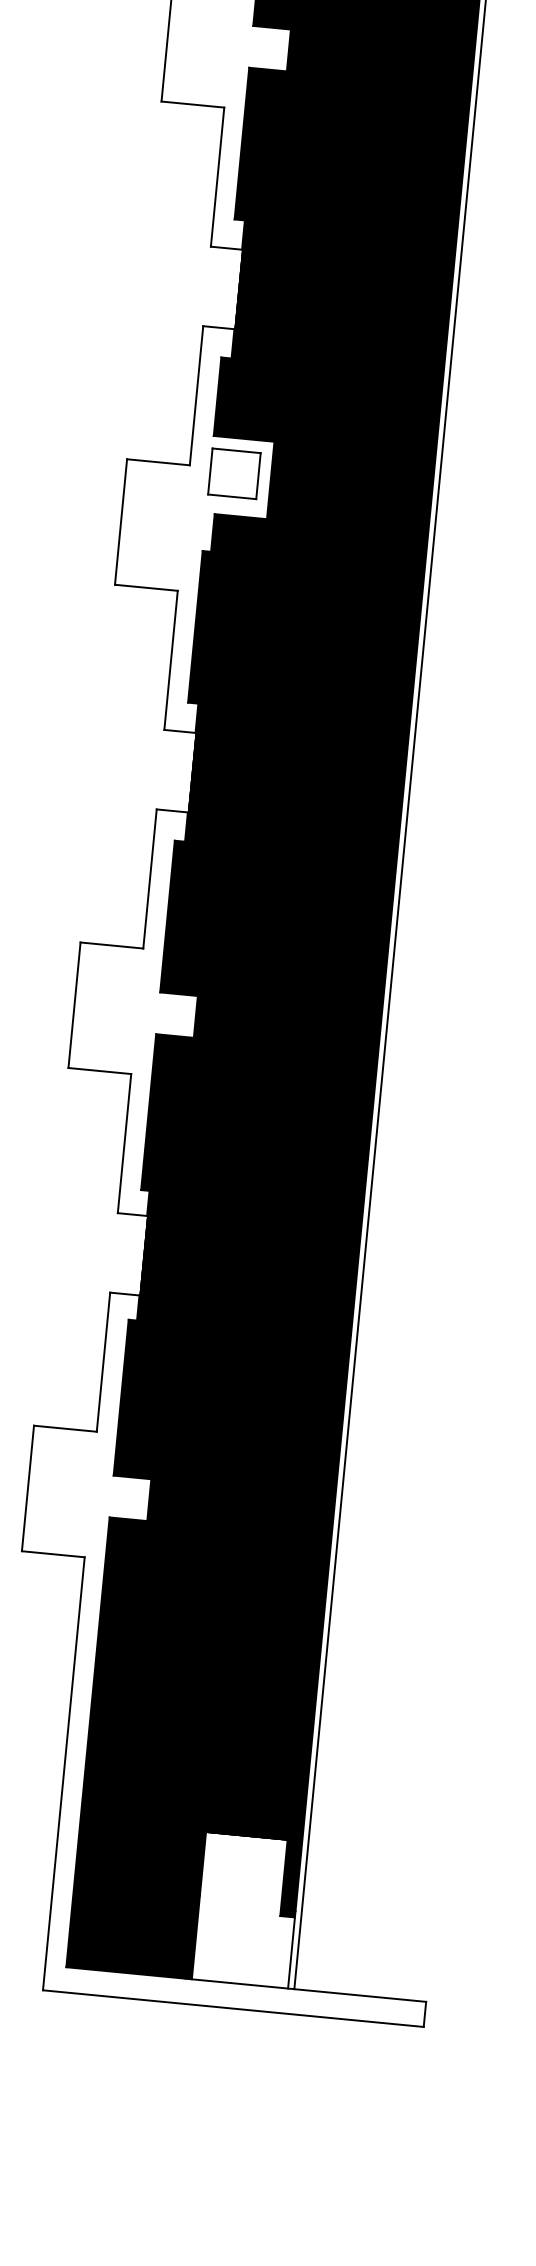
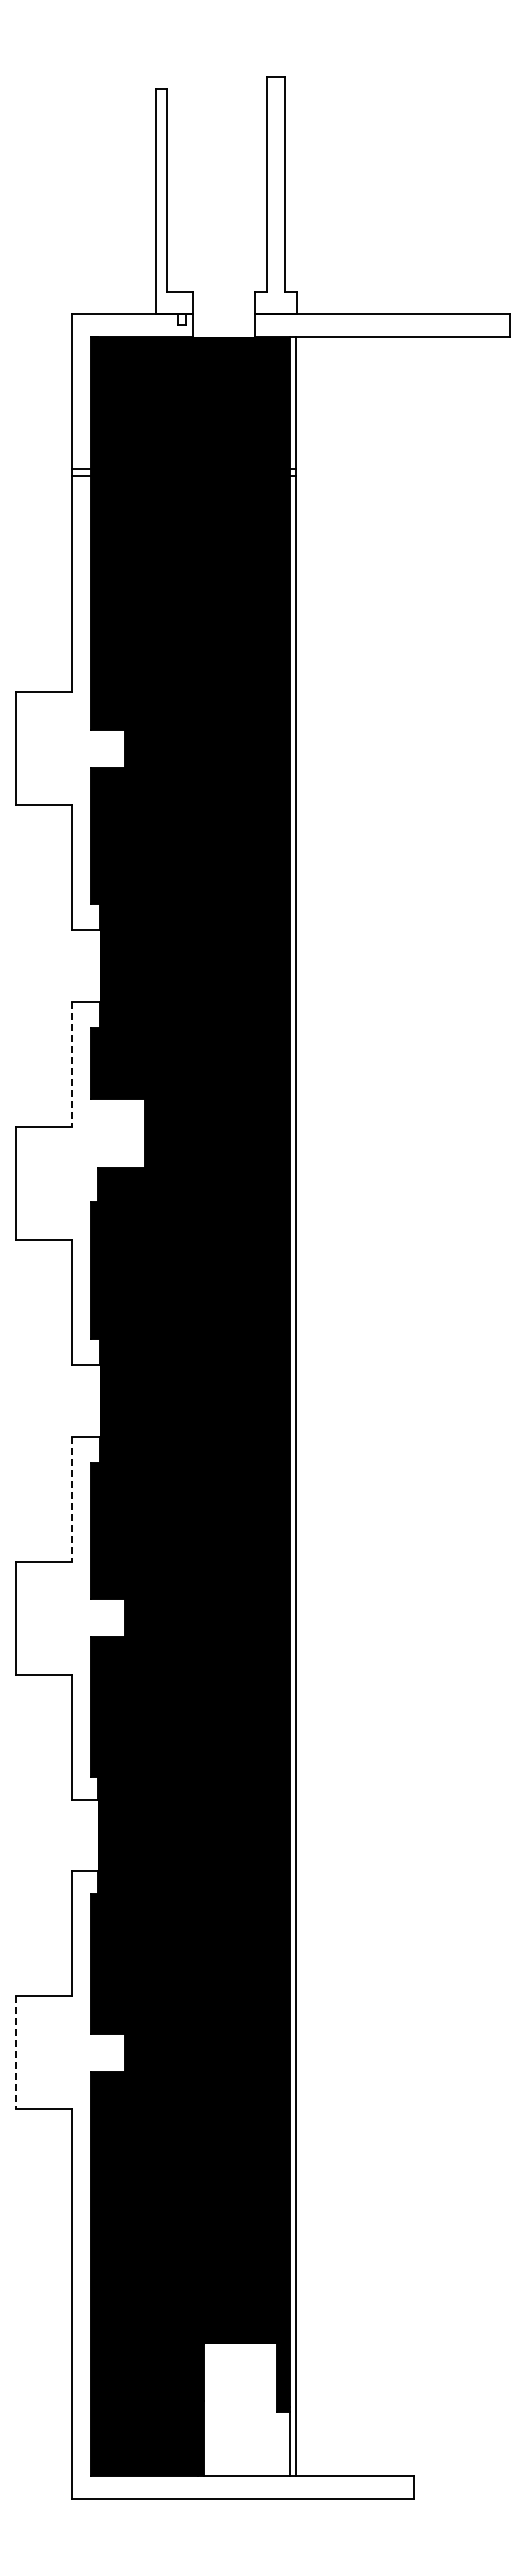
line: (197, 395) -> (72, 1064), solid -> dashed
part: (234, 473) -> (112, 1130), removed
line: (150, 879) -> (72, 1499), solid -> dashed
line: (27, 1489) -> (15, 2053), solid -> dashed

